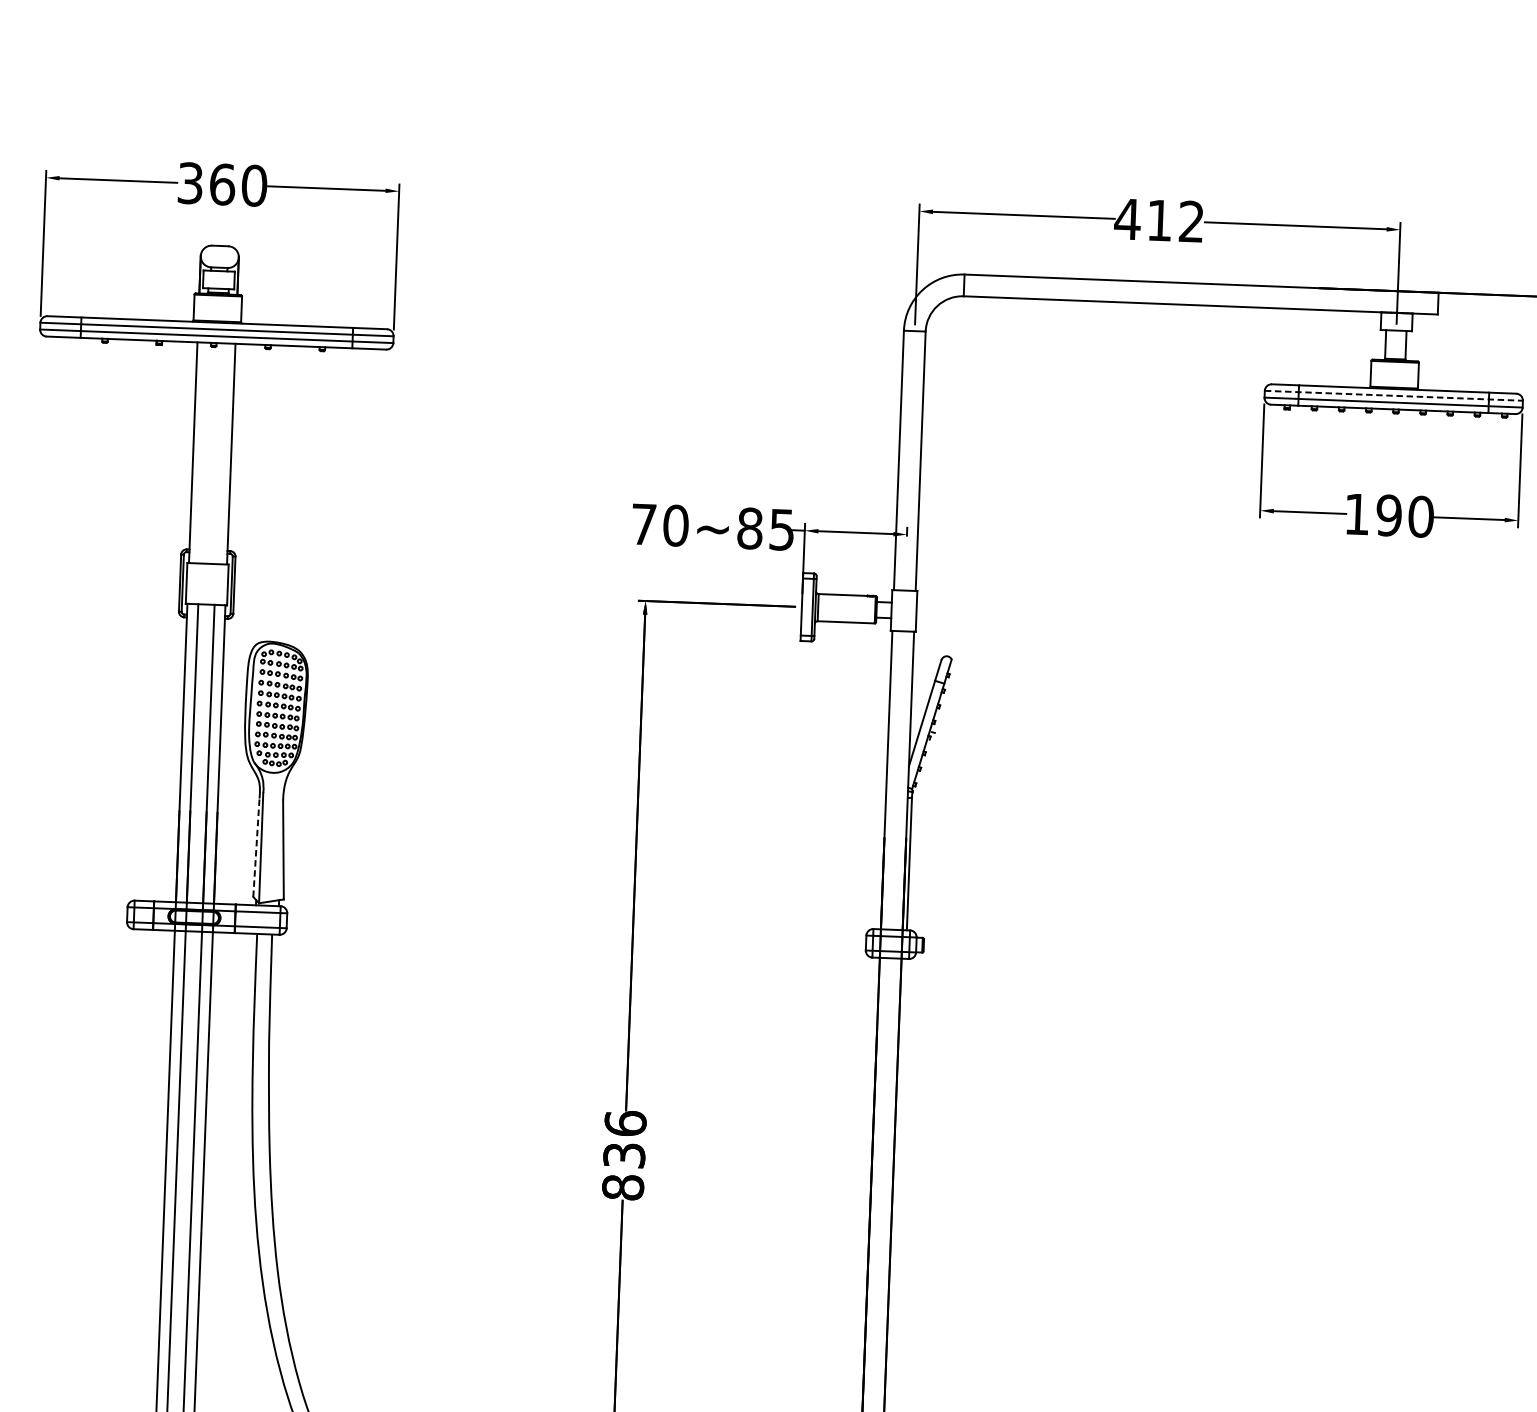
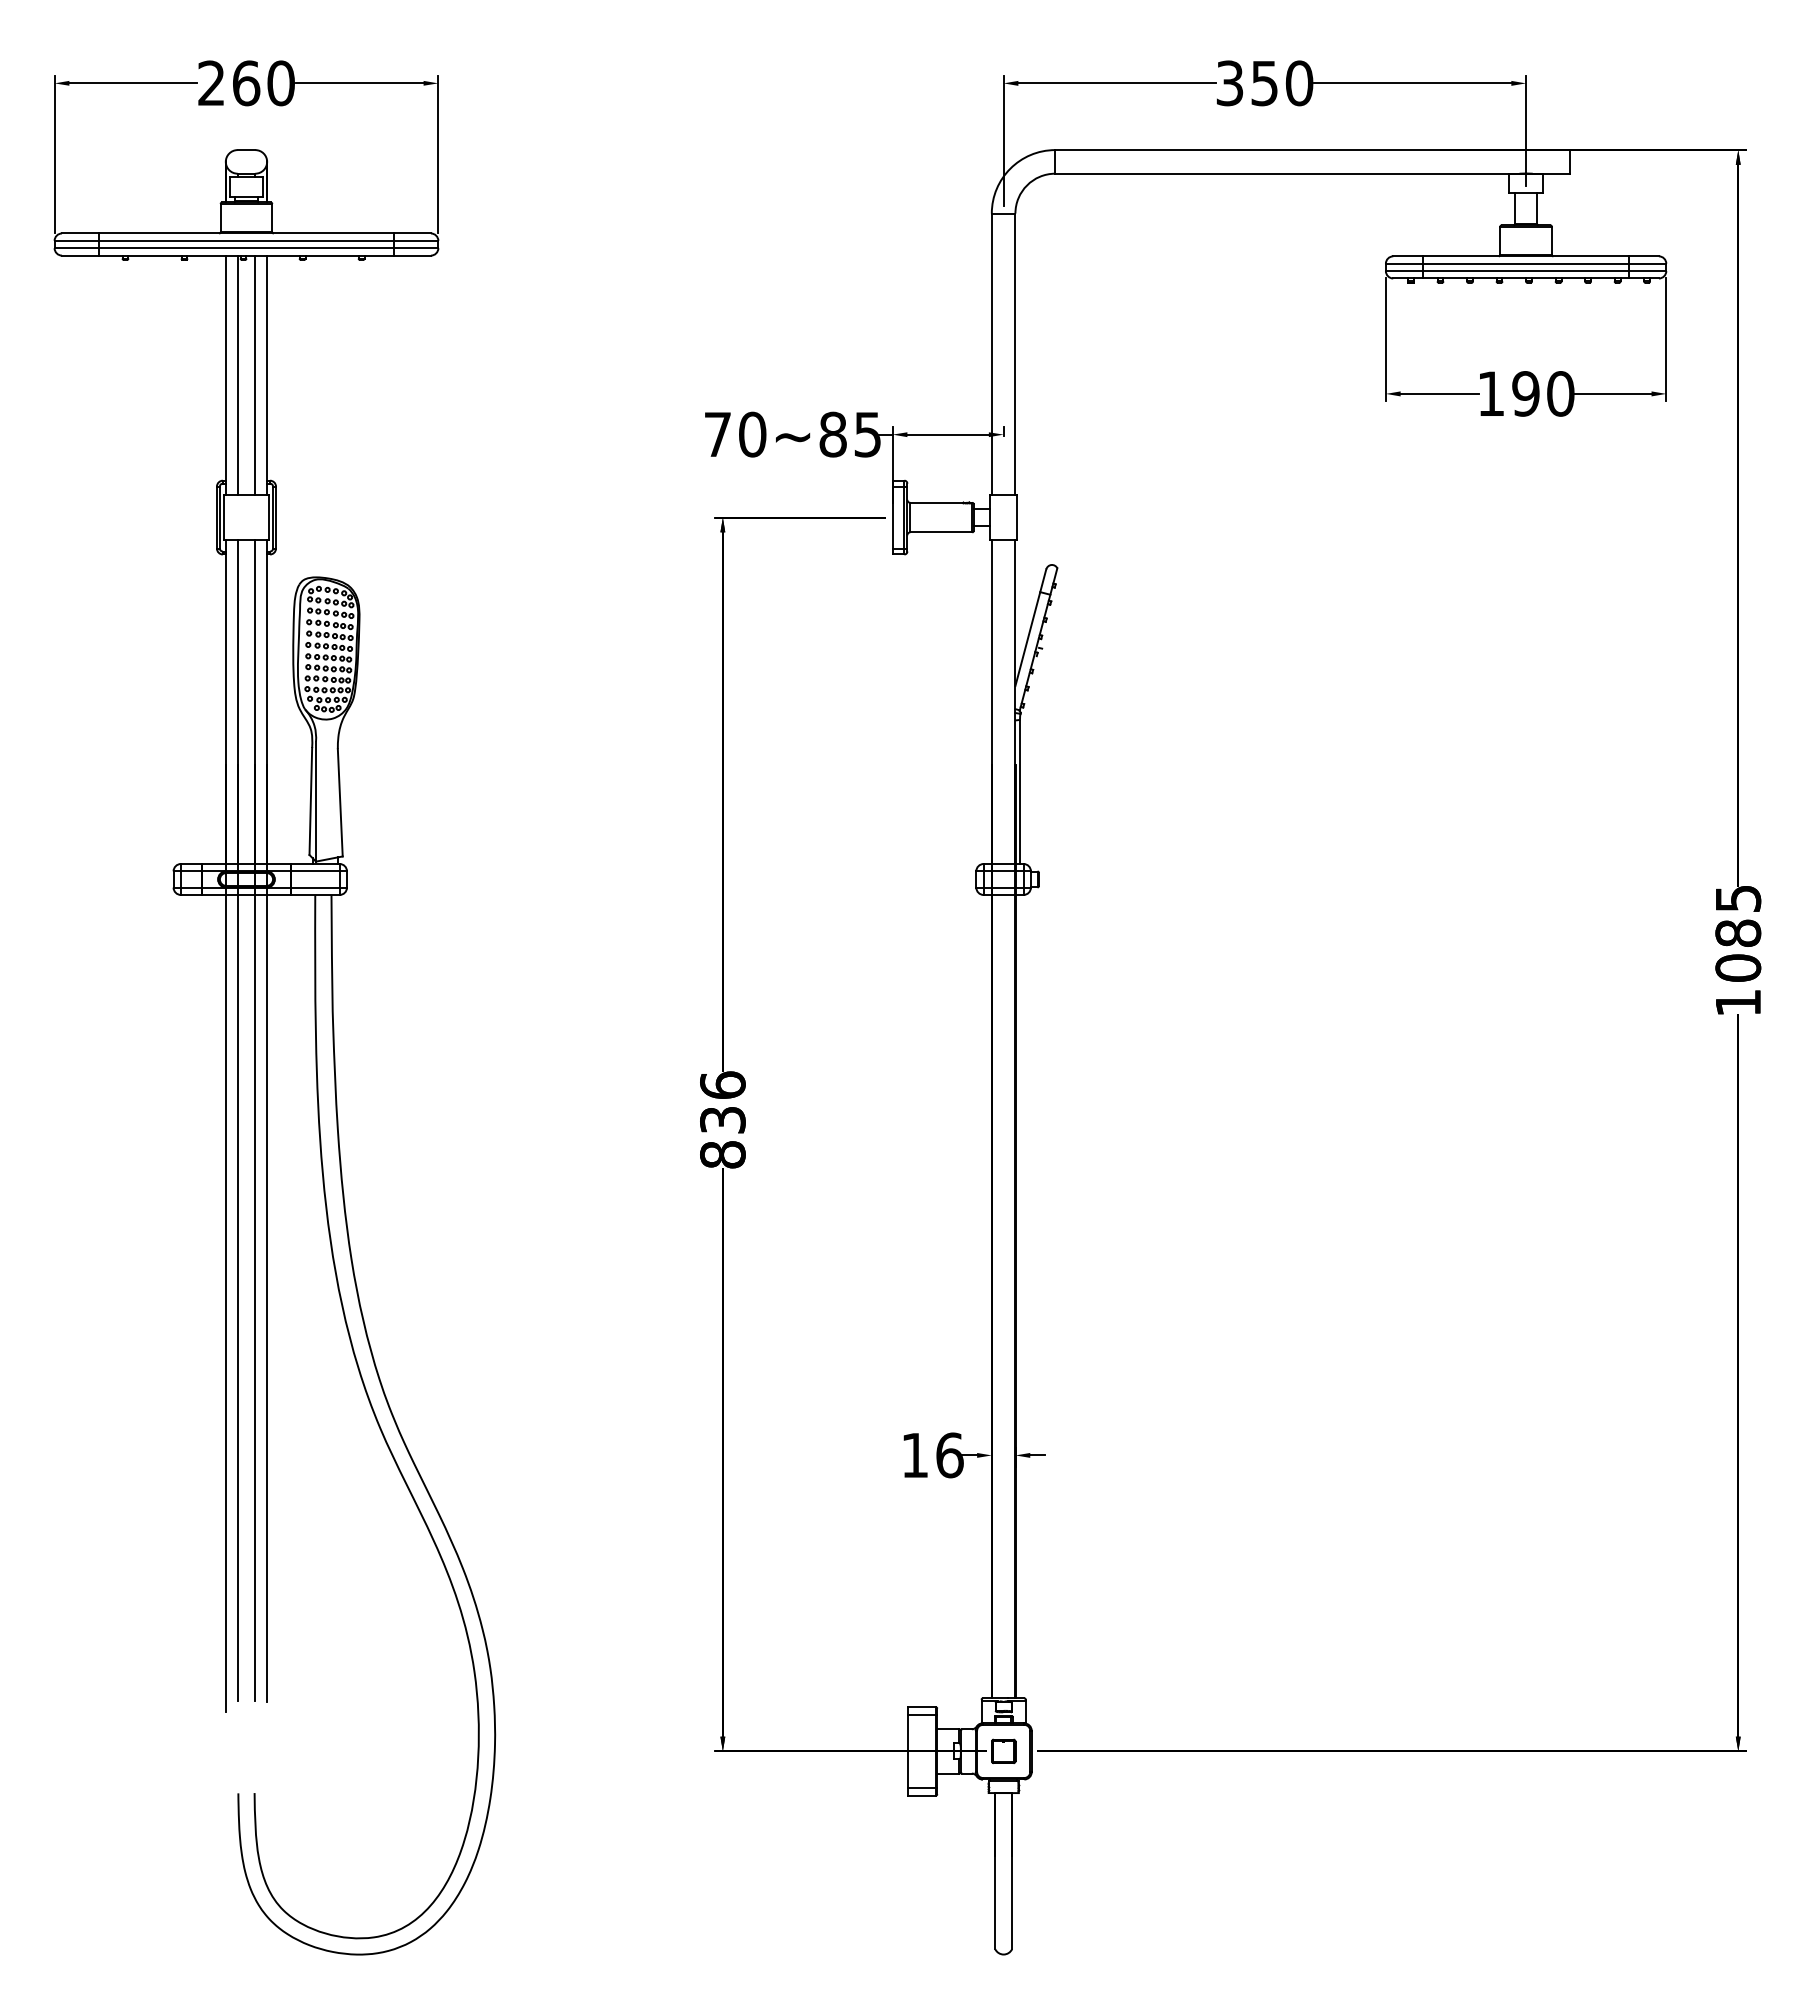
text: (190, 183) -> (211, 83), 360 -> 260
text: (1159, 220) -> (1264, 83), 412 -> 350
line: (1394, 395) -> (1526, 263), dashed -> solid
line: (204, 452) -> (237, 374), added
line: (220, 452) -> (255, 374), added
line: (256, 847) -> (310, 801), dashed -> solid

